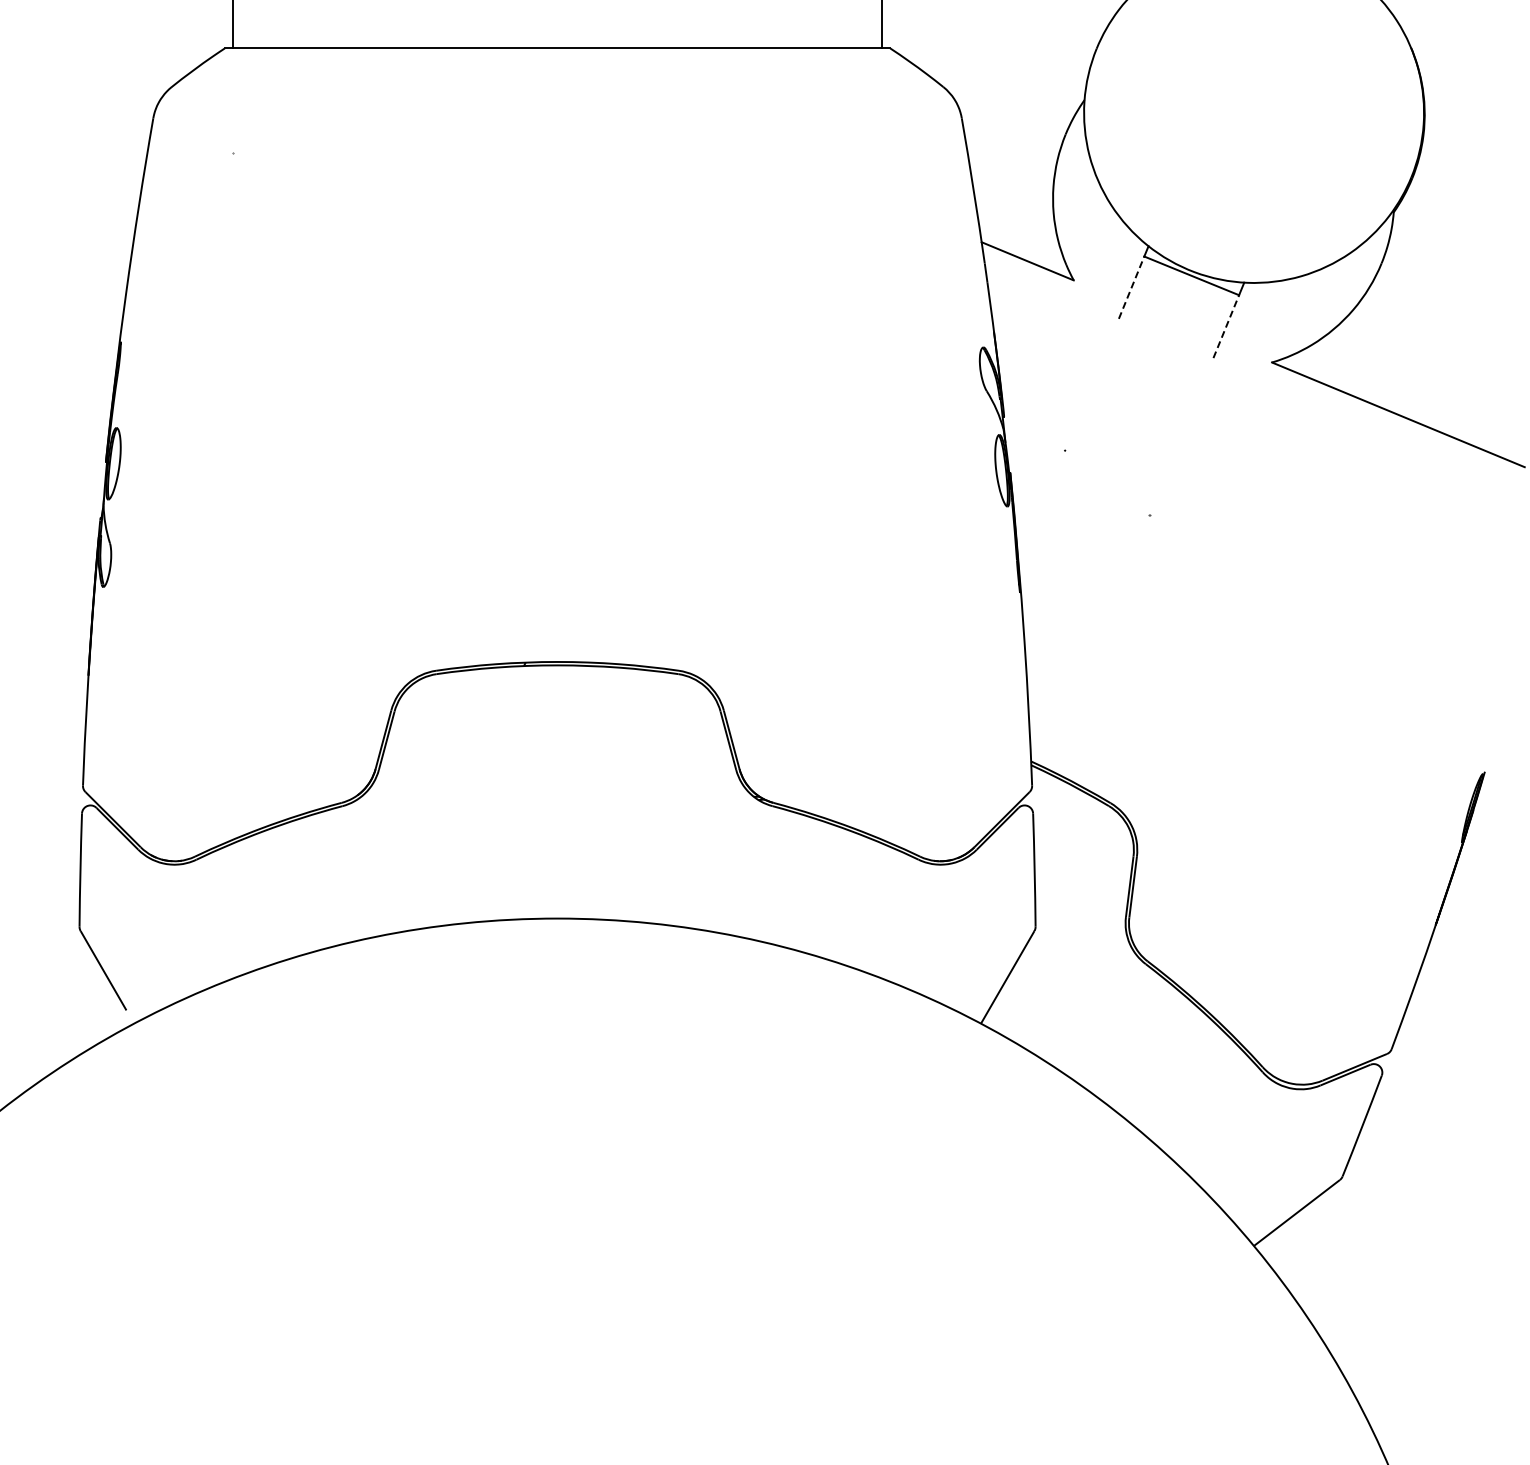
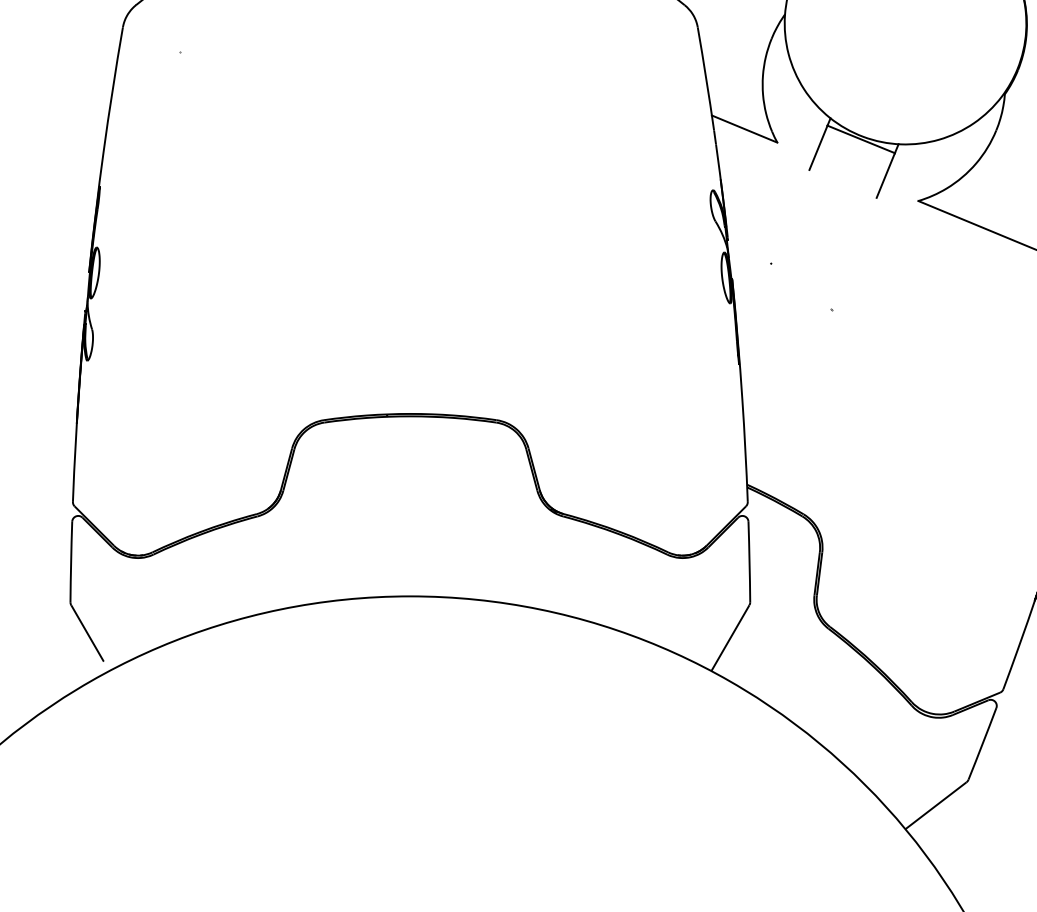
line: (1131, 287) -> (818, 147), dashed -> solid
line: (1226, 326) -> (885, 175), dashed -> solid

